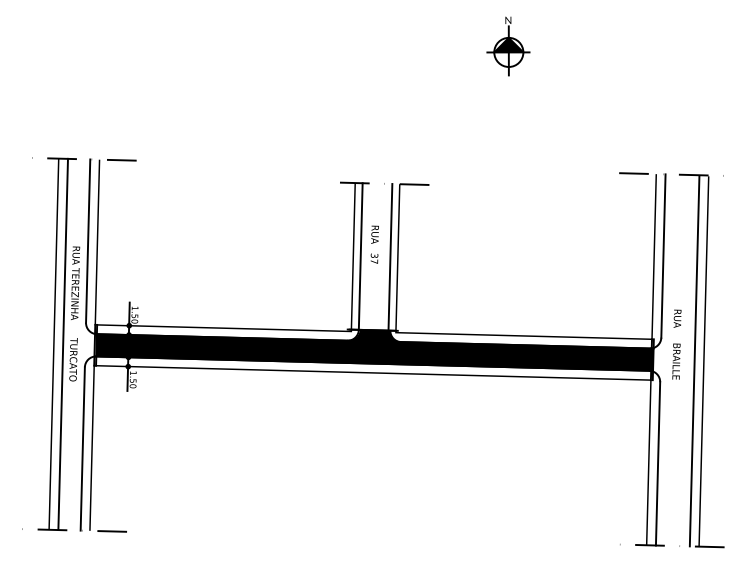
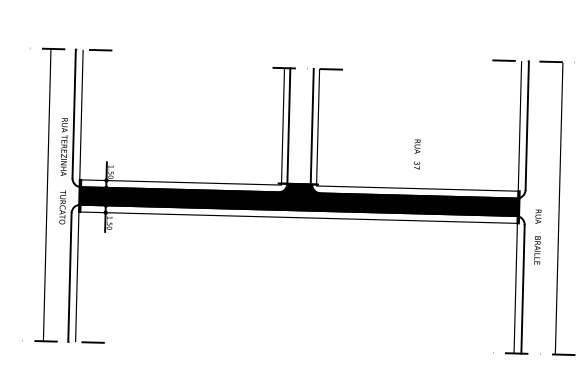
text: (374, 244) -> (417, 154), moved
line: (63, 344) -> (54, 195), removed
text: (676, 344) -> (537, 237), moved
line: (694, 361) -> (551, 208), removed

